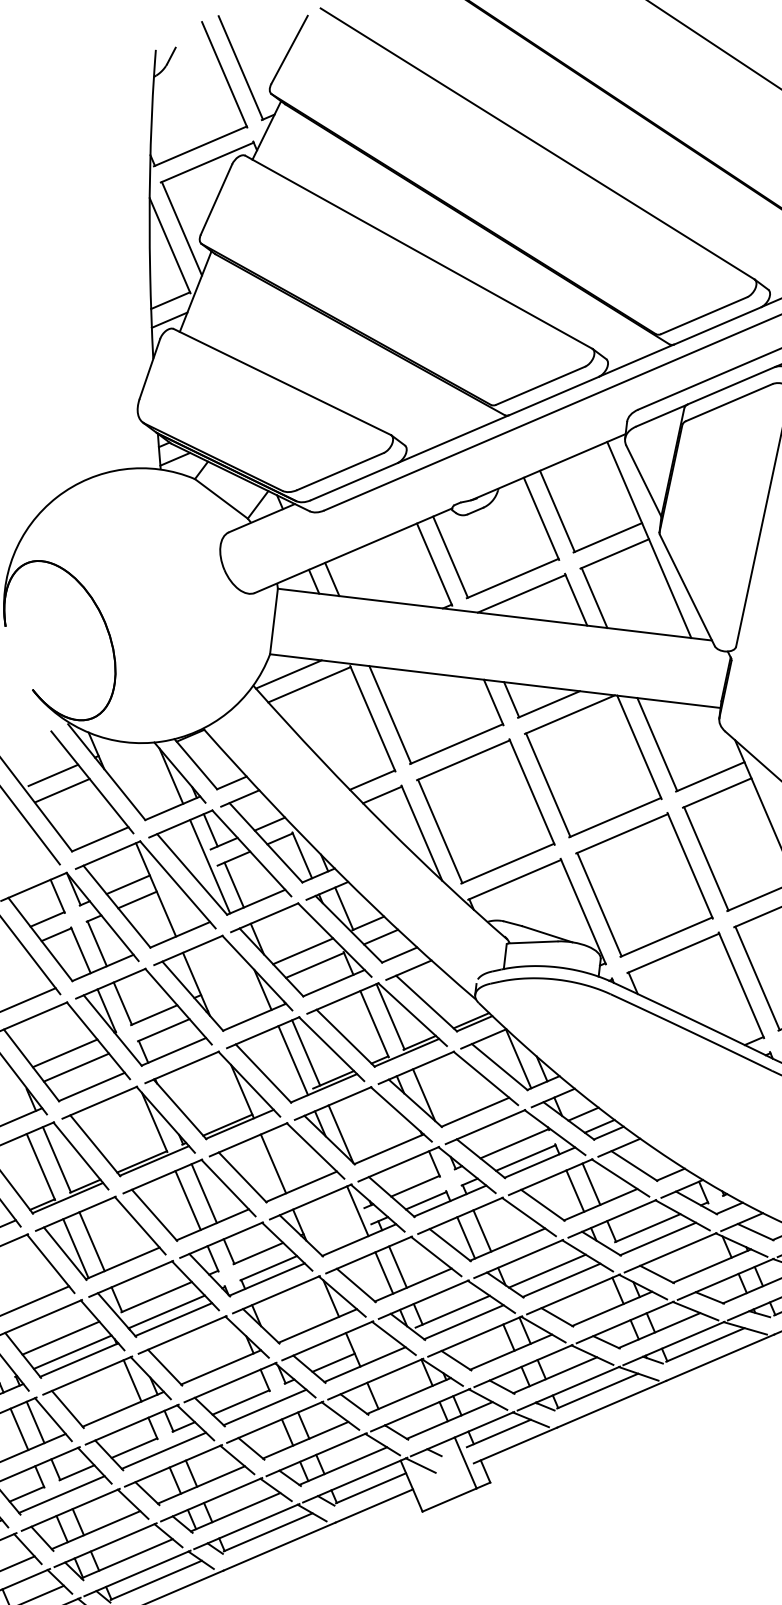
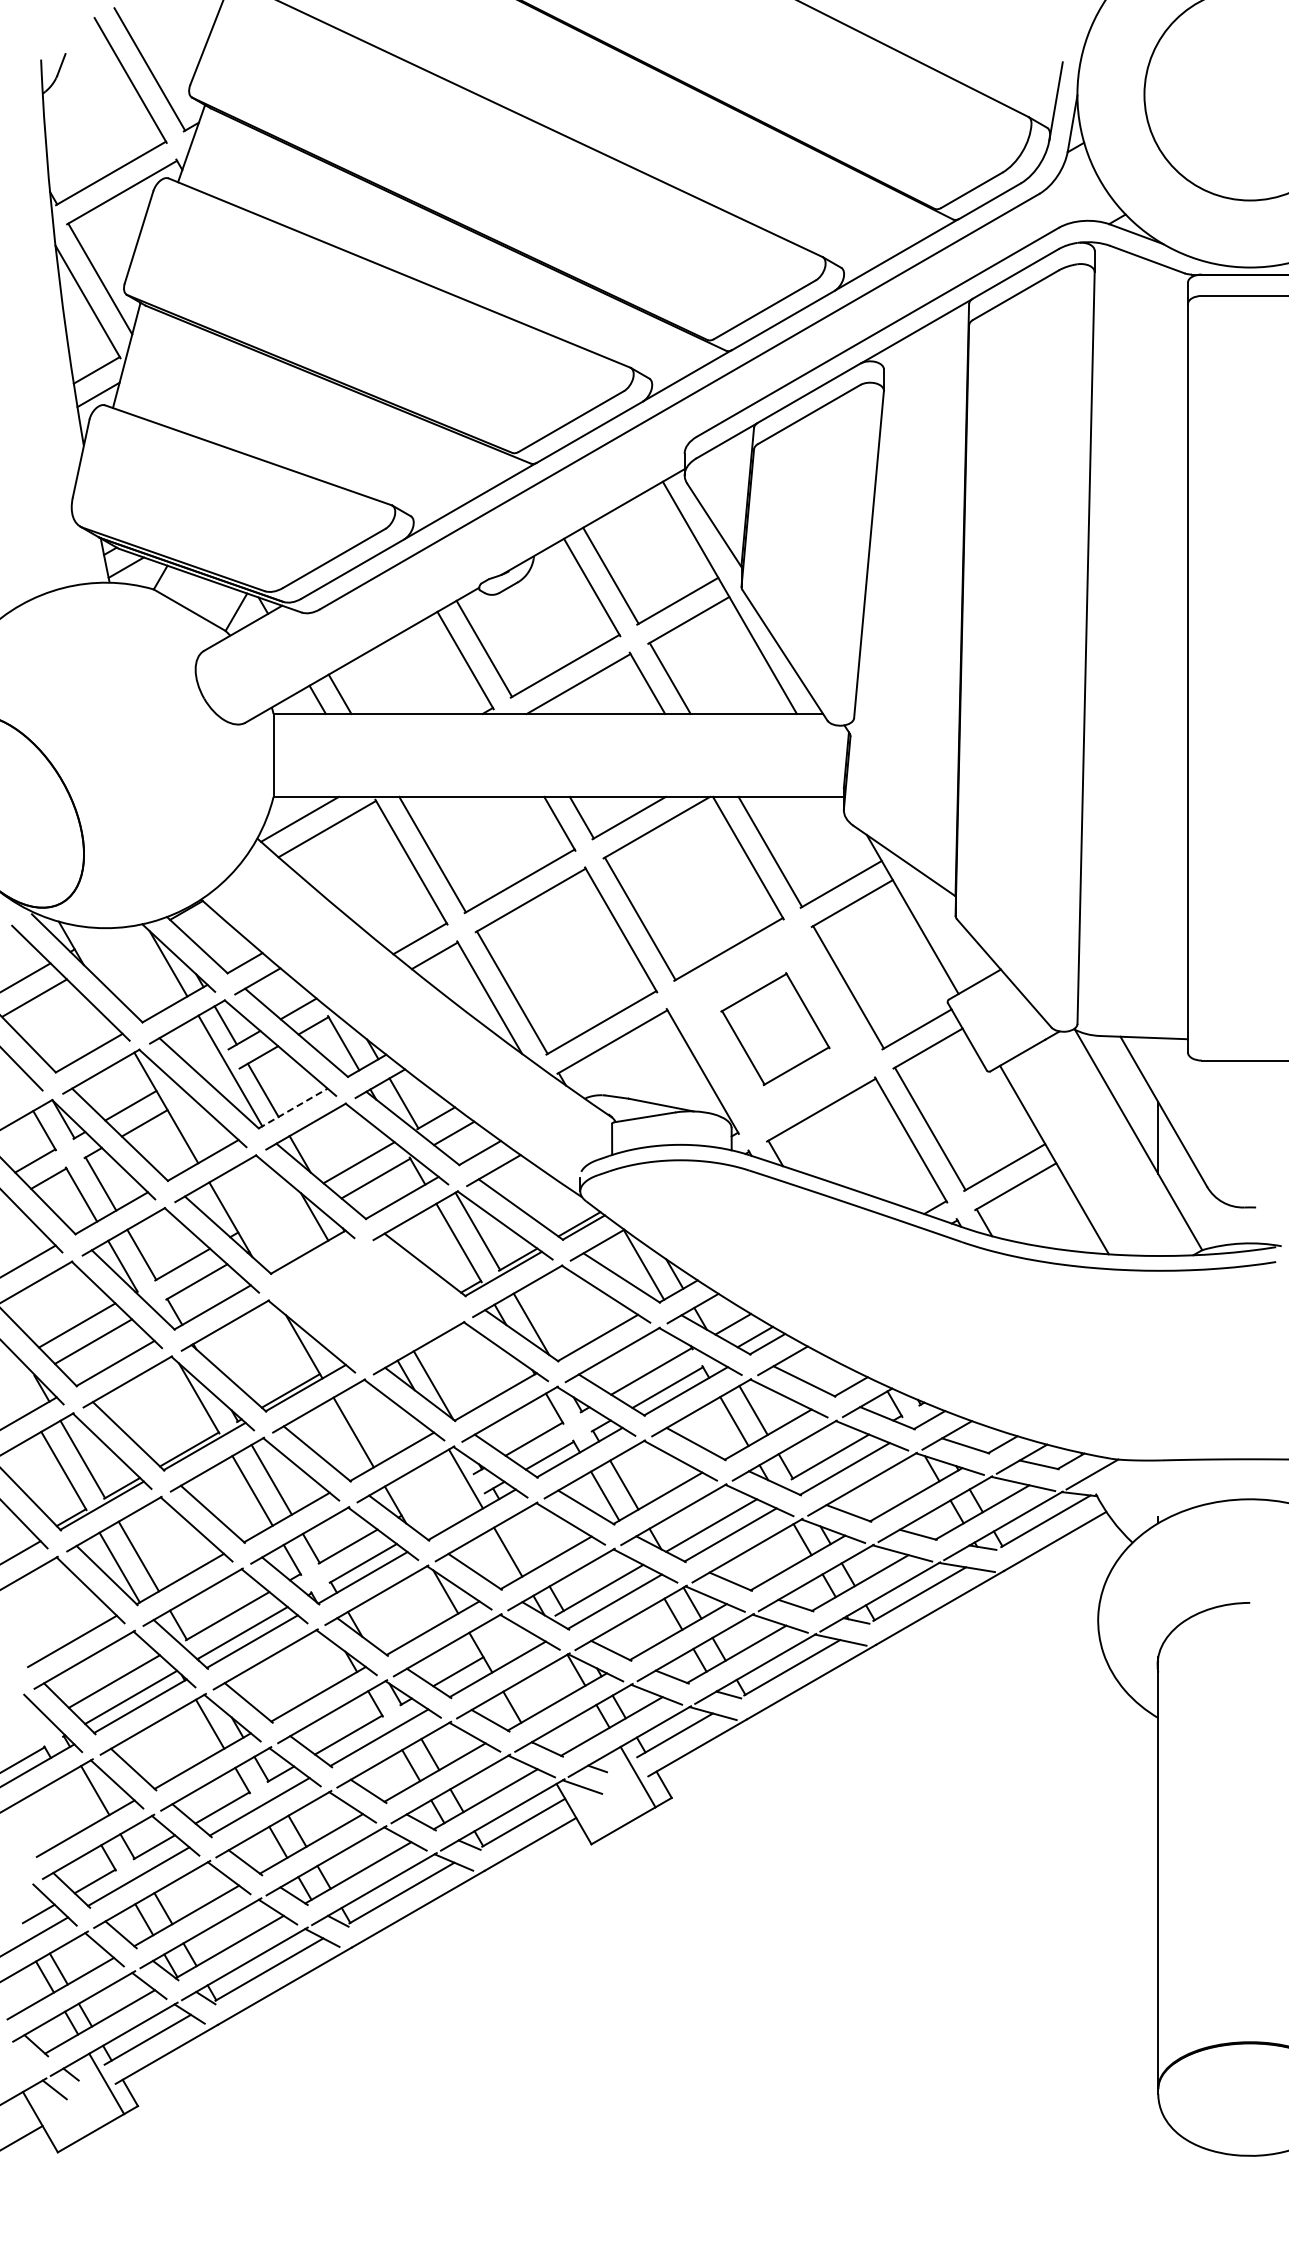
part: (644, 884) -> (775, 1028), size x0.6
line: (256, 902) -> (293, 1108), solid -> dashed
part: (296, 1060) -> (366, 1299), removed
line: (398, 1266) -> (524, 1542), removed
line: (18, 1429) -> (75, 1801), removed

